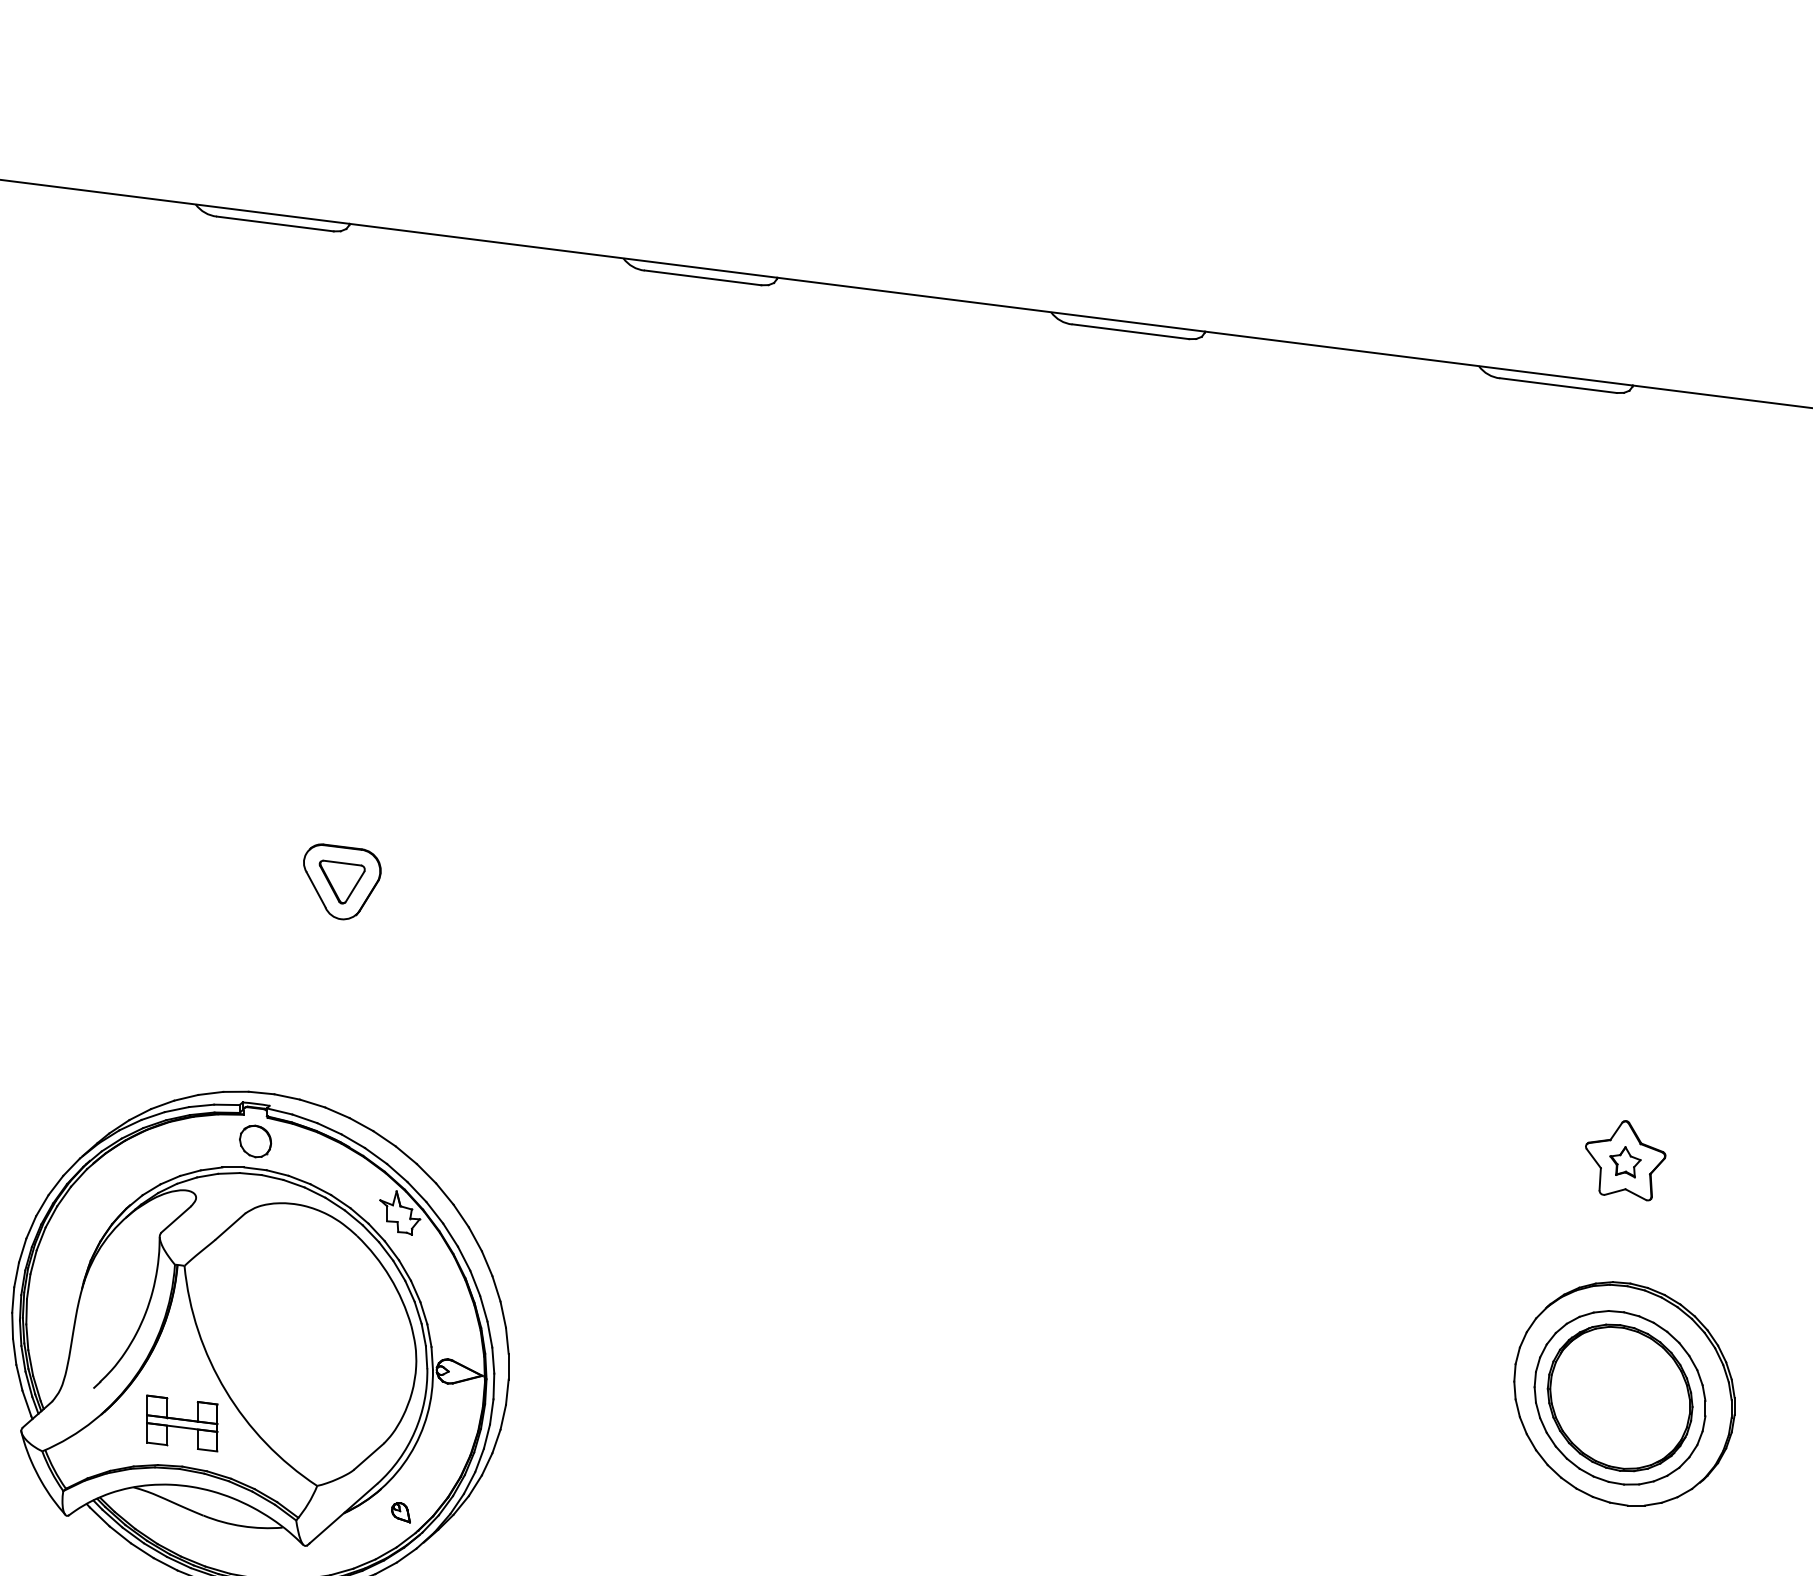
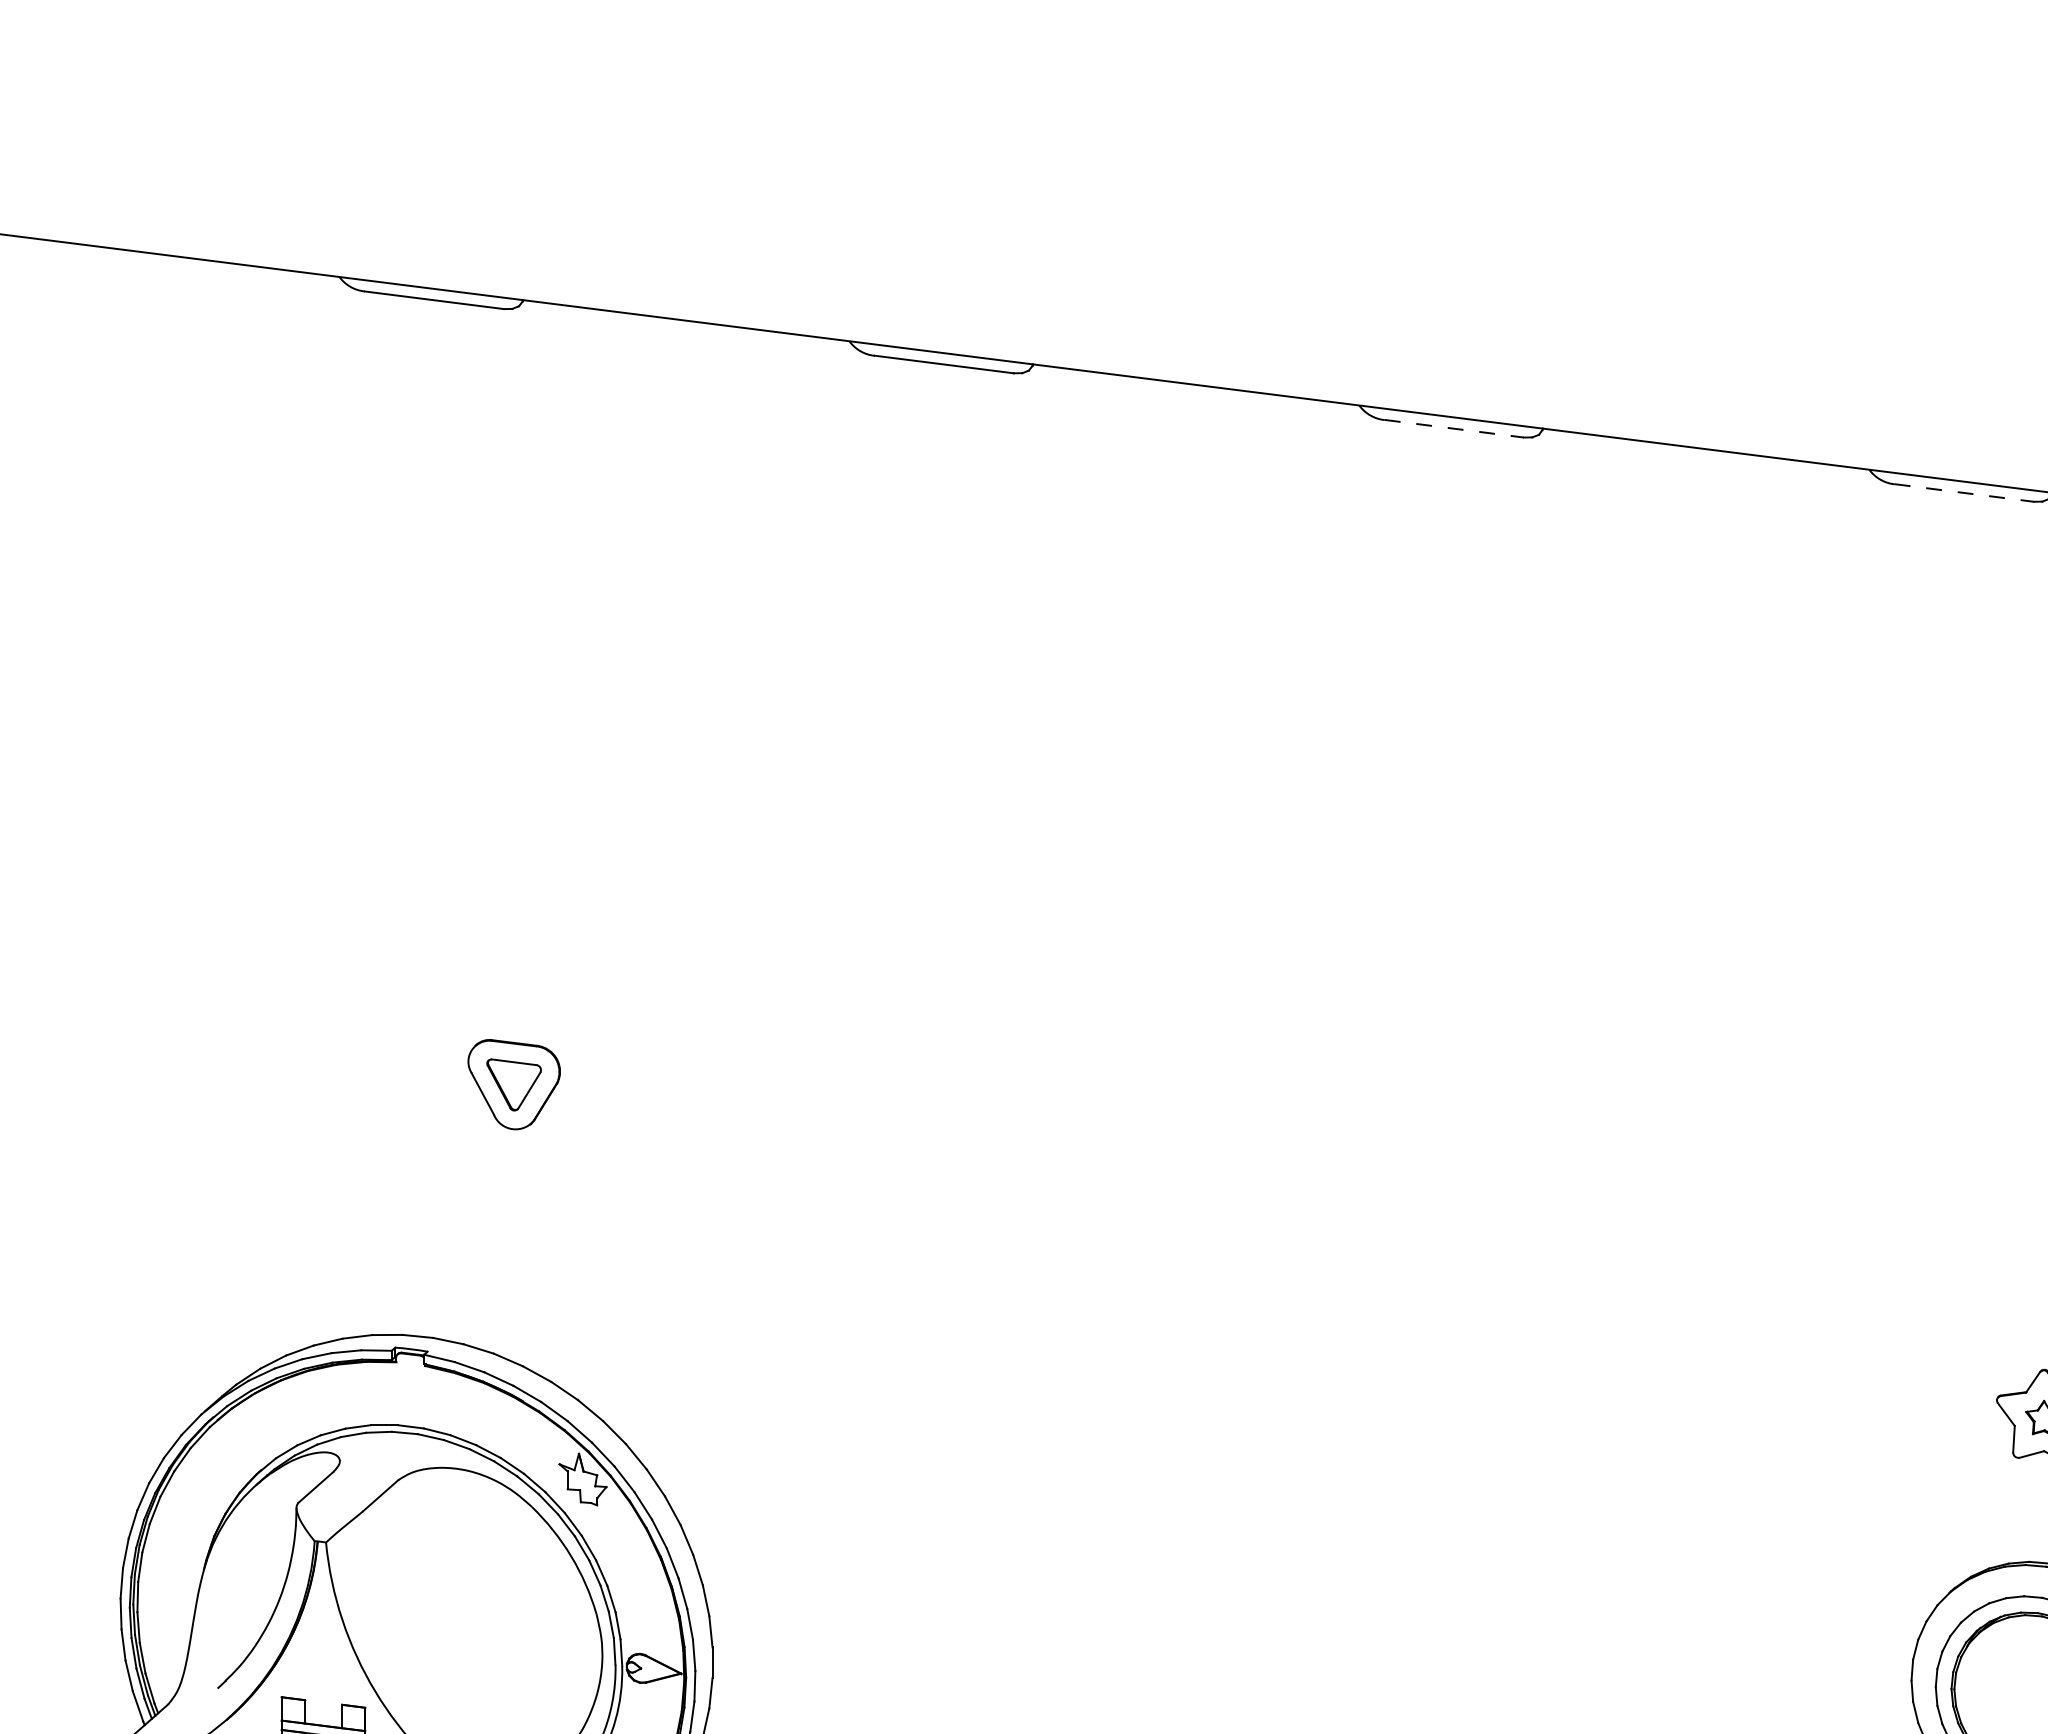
line: (1130, 331) -> (1453, 428), solid -> dashed
line: (1558, 385) -> (1964, 492), solid -> dashed
part: (255, 1141) -> (410, 1394), removed

